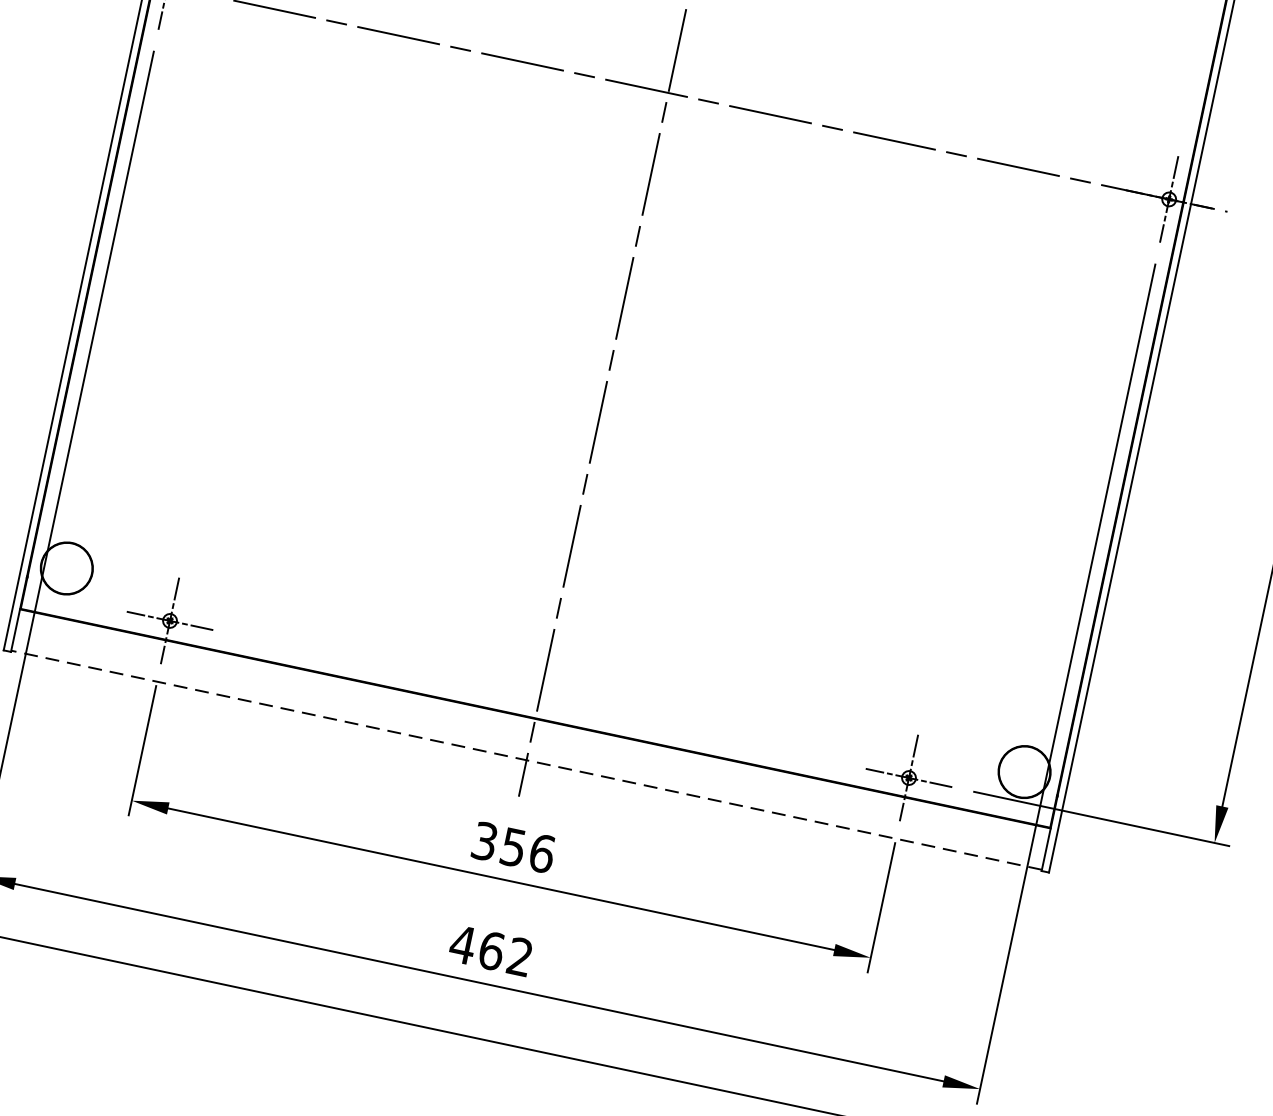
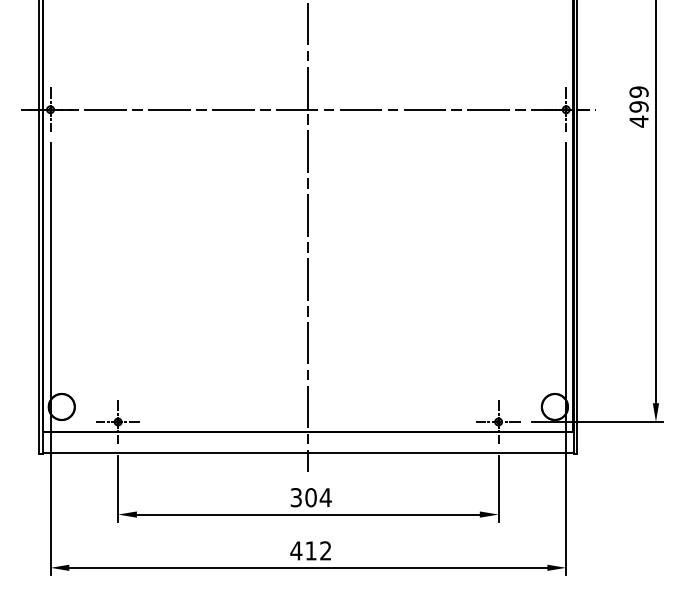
line: (524, 760) -> (307, 453), dashed -> solid
text: (528, 850) -> (318, 497), 356 -> 304
text: (490, 949) -> (310, 550), 462 -> 412

